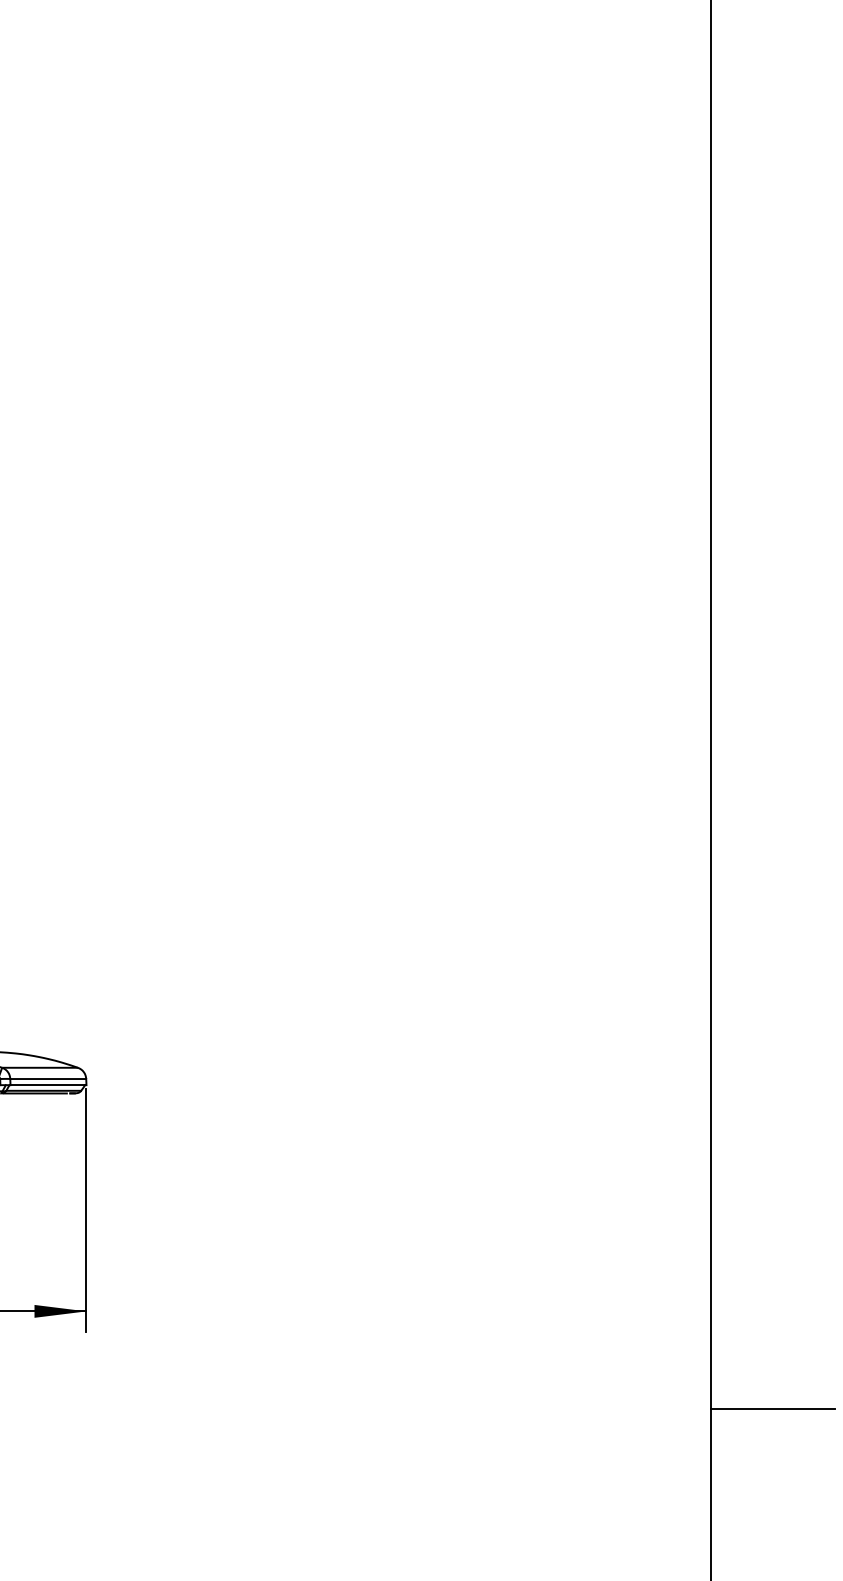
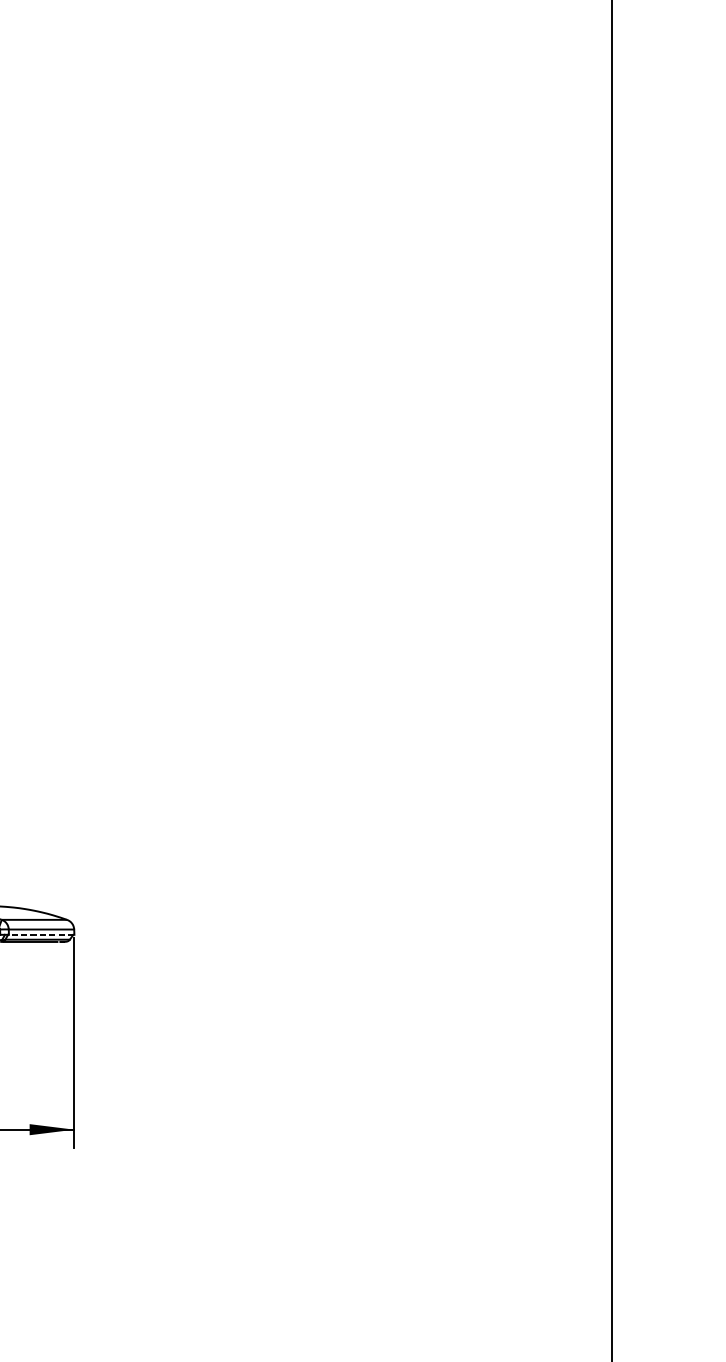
line: (48, 1085) -> (41, 935), solid -> dashed
line: (772, 1409) -> (665, 1214), removed

